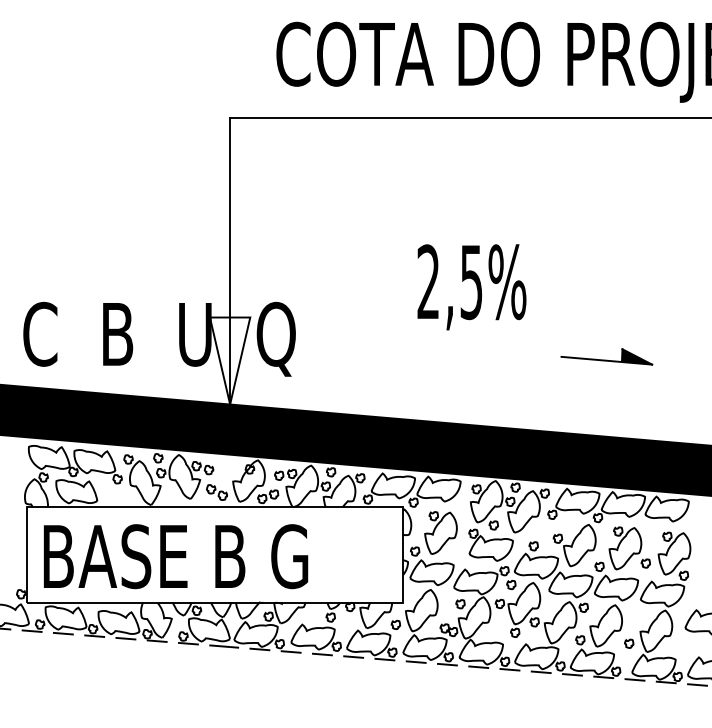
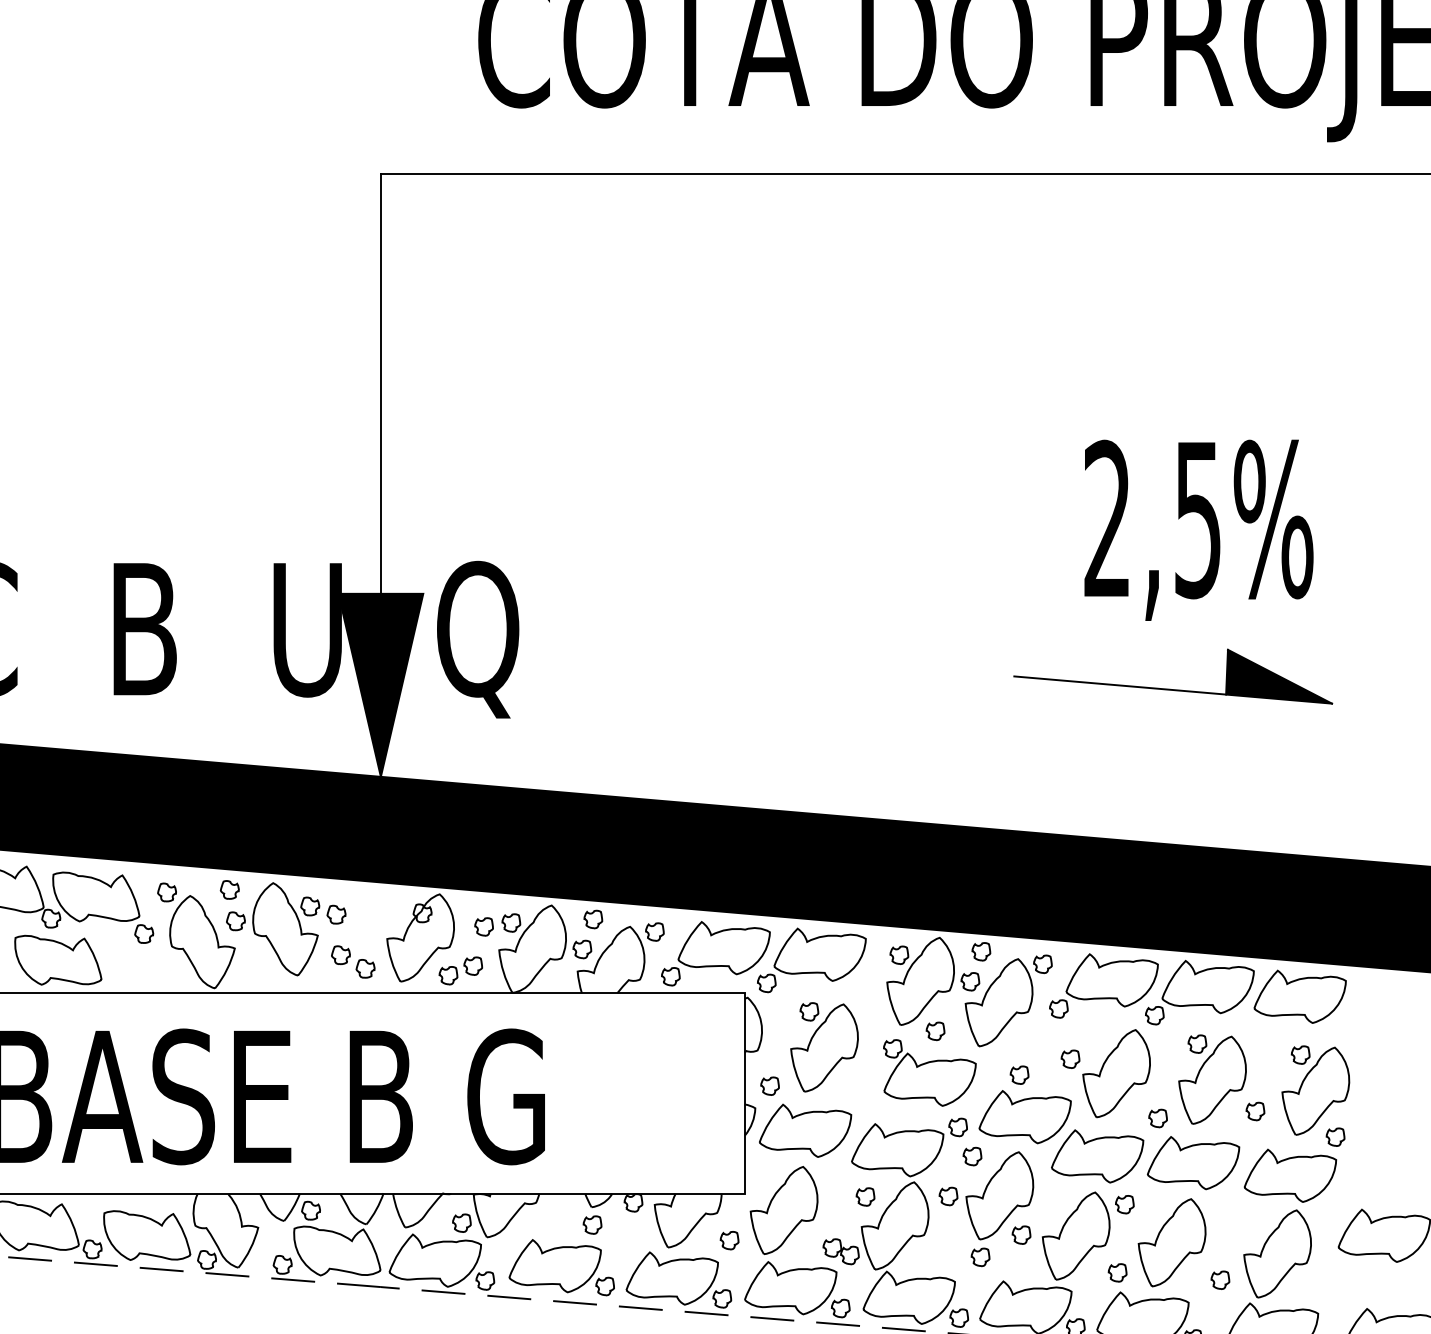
text: (471, 287) -> (1197, 530), moved
part: (606, 356) -> (1172, 675), size x1.67
fill: (229, 360) -> (379, 684), added

